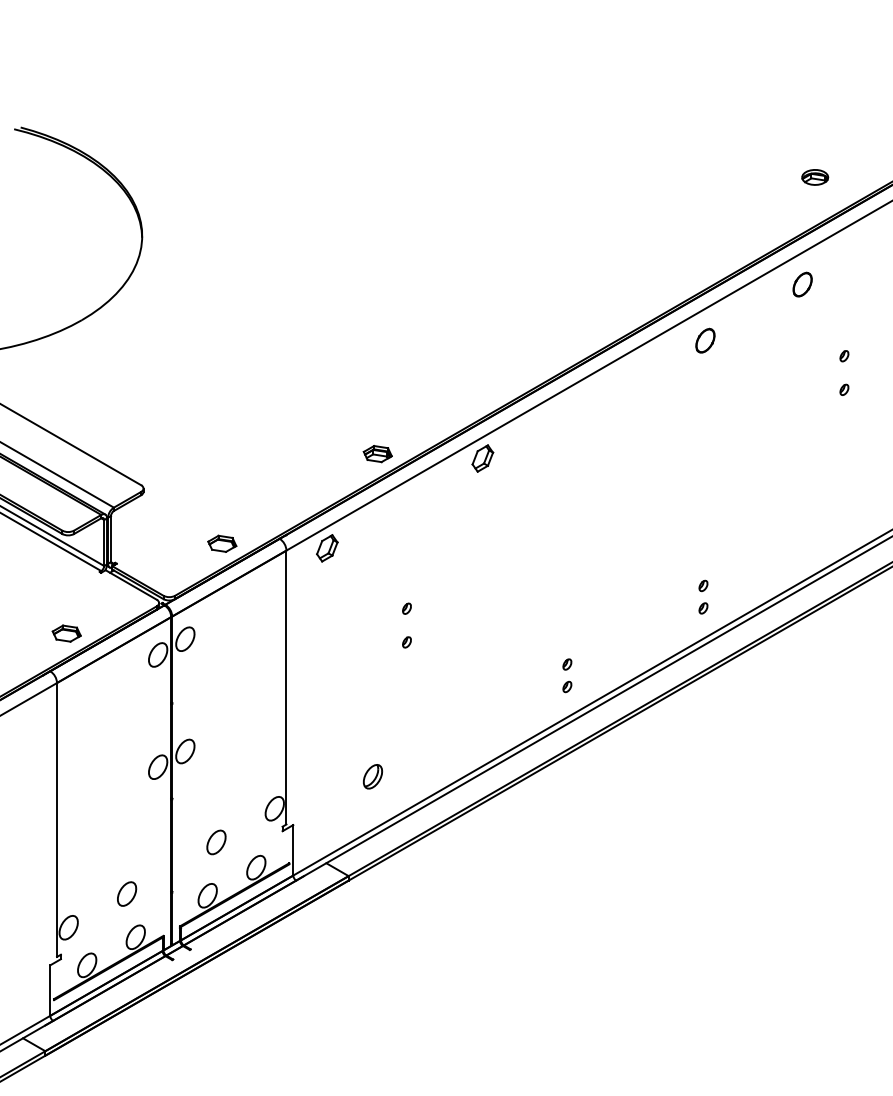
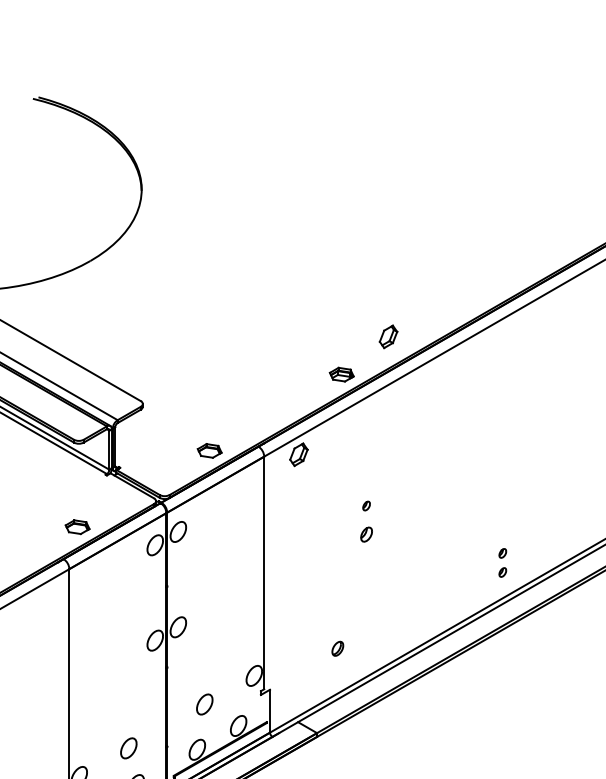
part: (482, 458) -> (388, 336), moved
part: (406, 642) -> (366, 534), size x1.6
part: (373, 776) -> (338, 648), size x0.7

